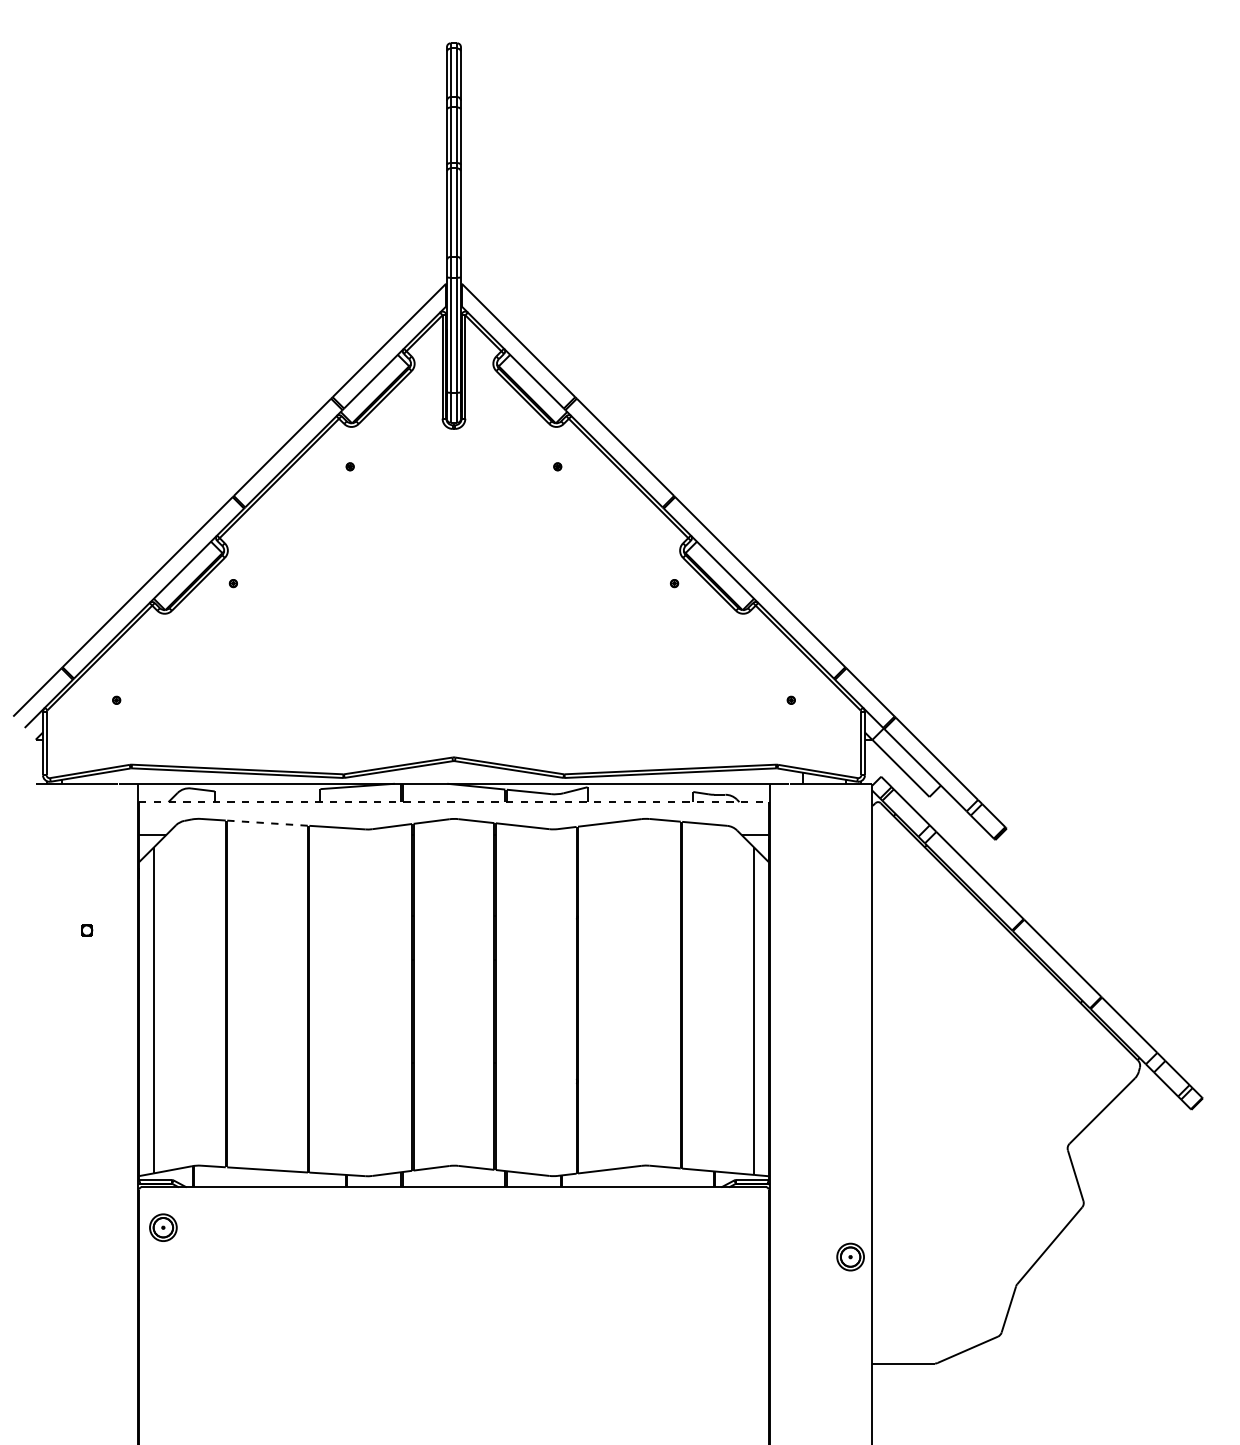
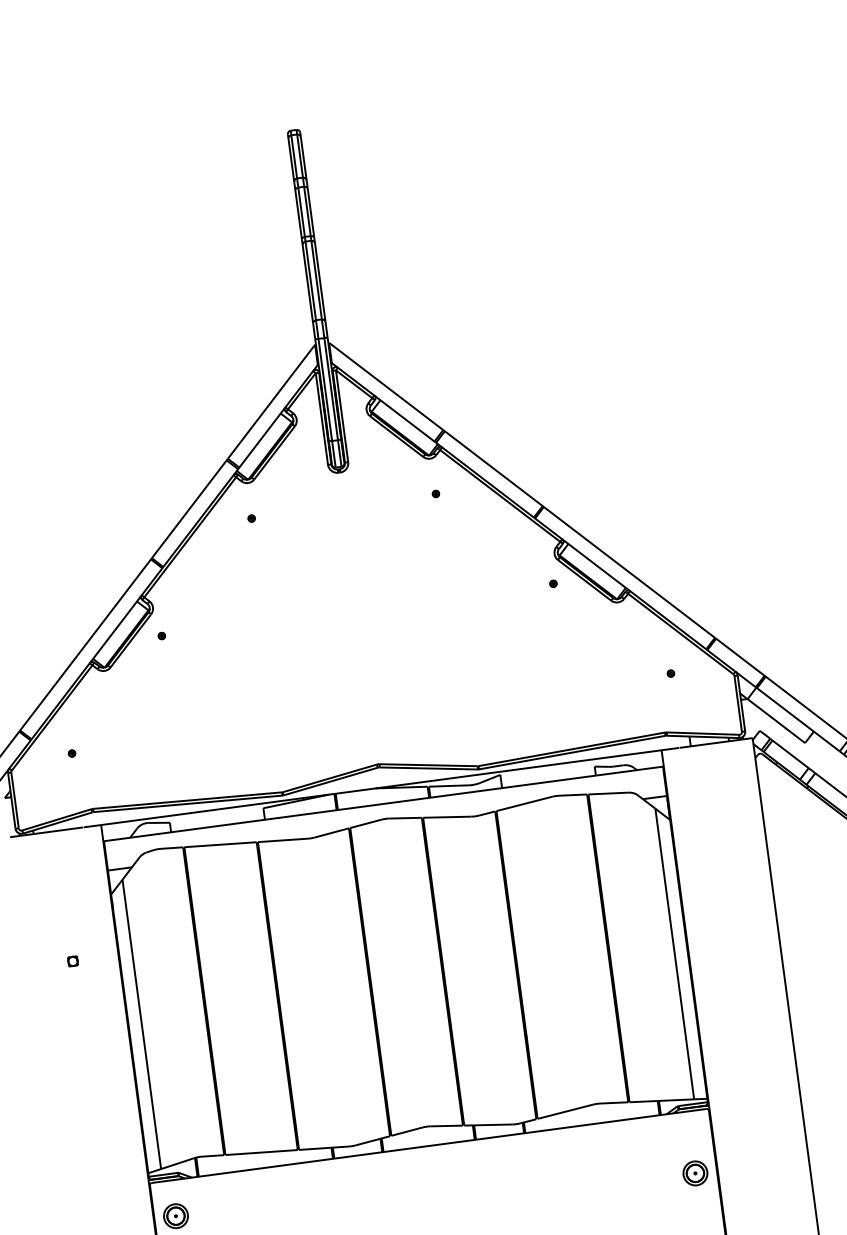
line: (453, 802) -> (383, 804), dashed -> solid
line: (268, 823) -> (221, 844), dashed -> solid
part: (850, 1256) -> (695, 1172), moved

